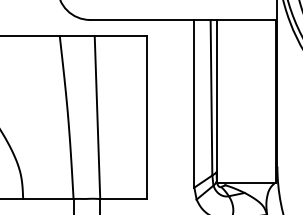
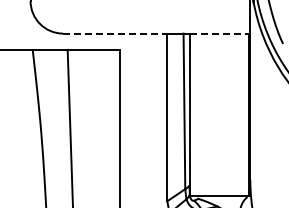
line: (142, 19) -> (115, 33), solid -> dashed
line: (246, 19) -> (219, 33), solid -> dashed

